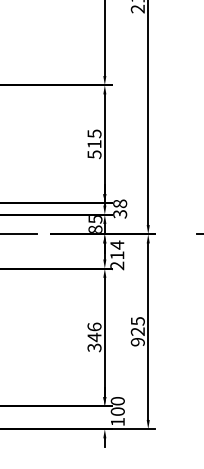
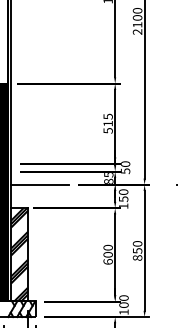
text: (120, 208) -> (125, 167), 38 -> 50
text: (117, 255) -> (123, 199), 214 -> 150
text: (137, 331) -> (137, 250), 925 -> 850
text: (93, 336) -> (107, 254), 346 -> 600

